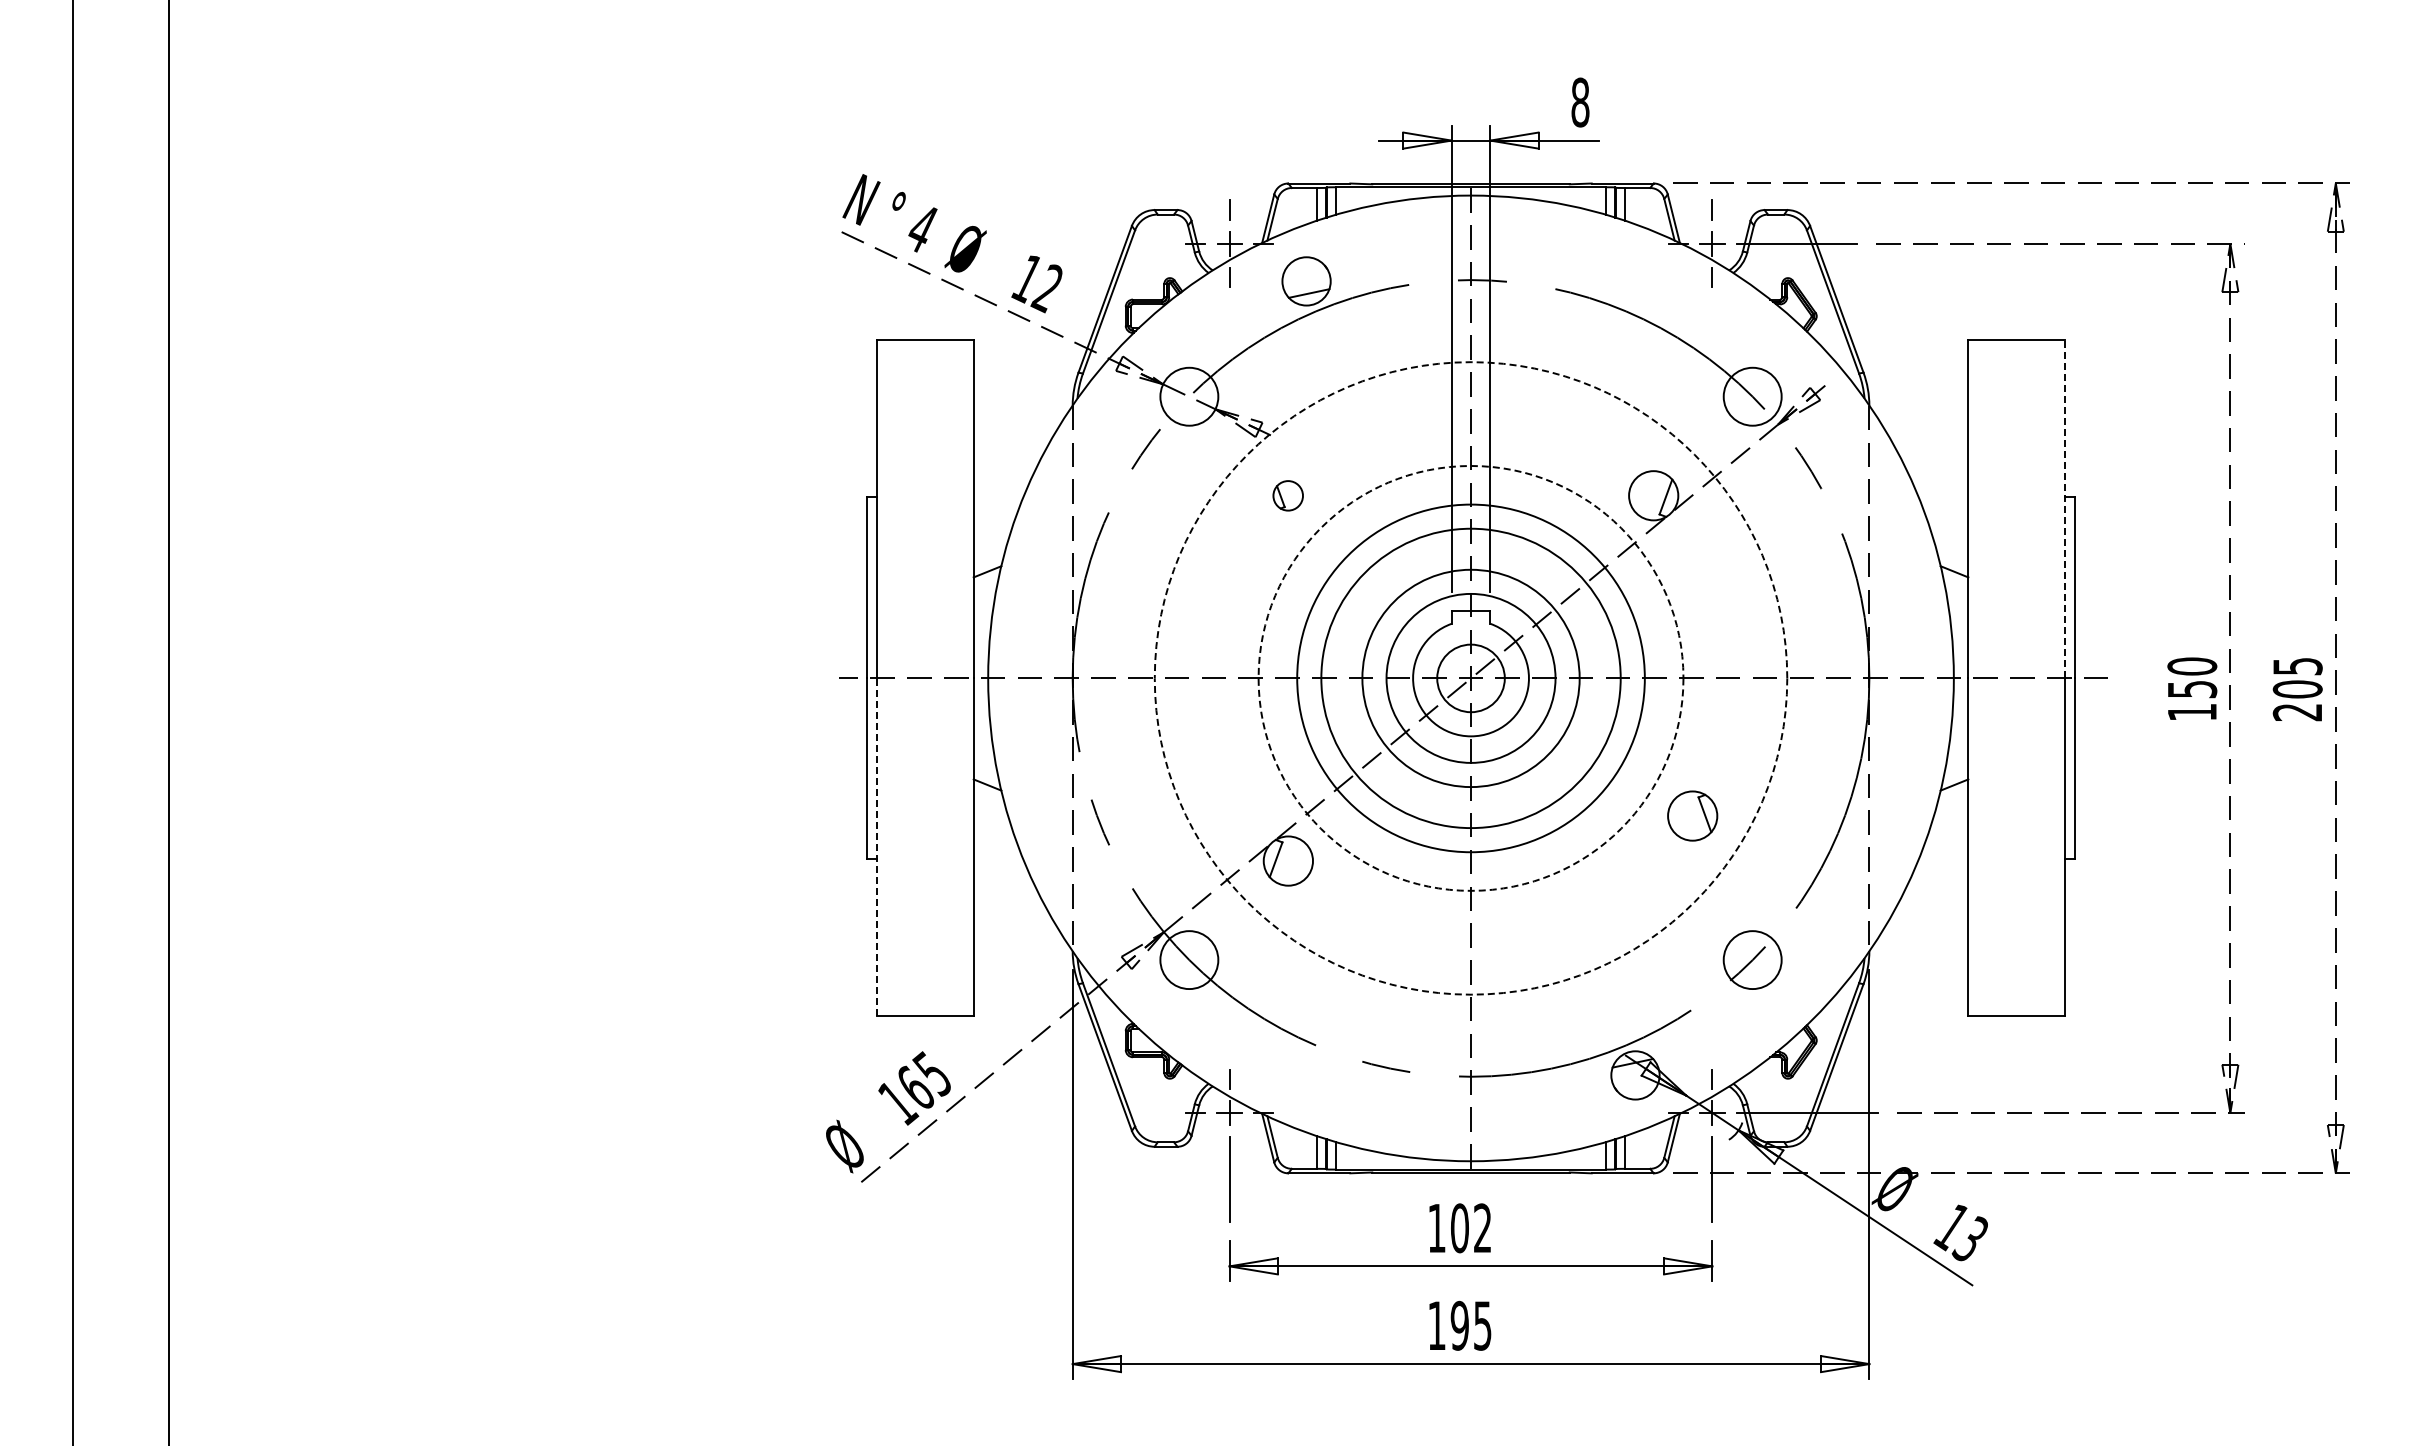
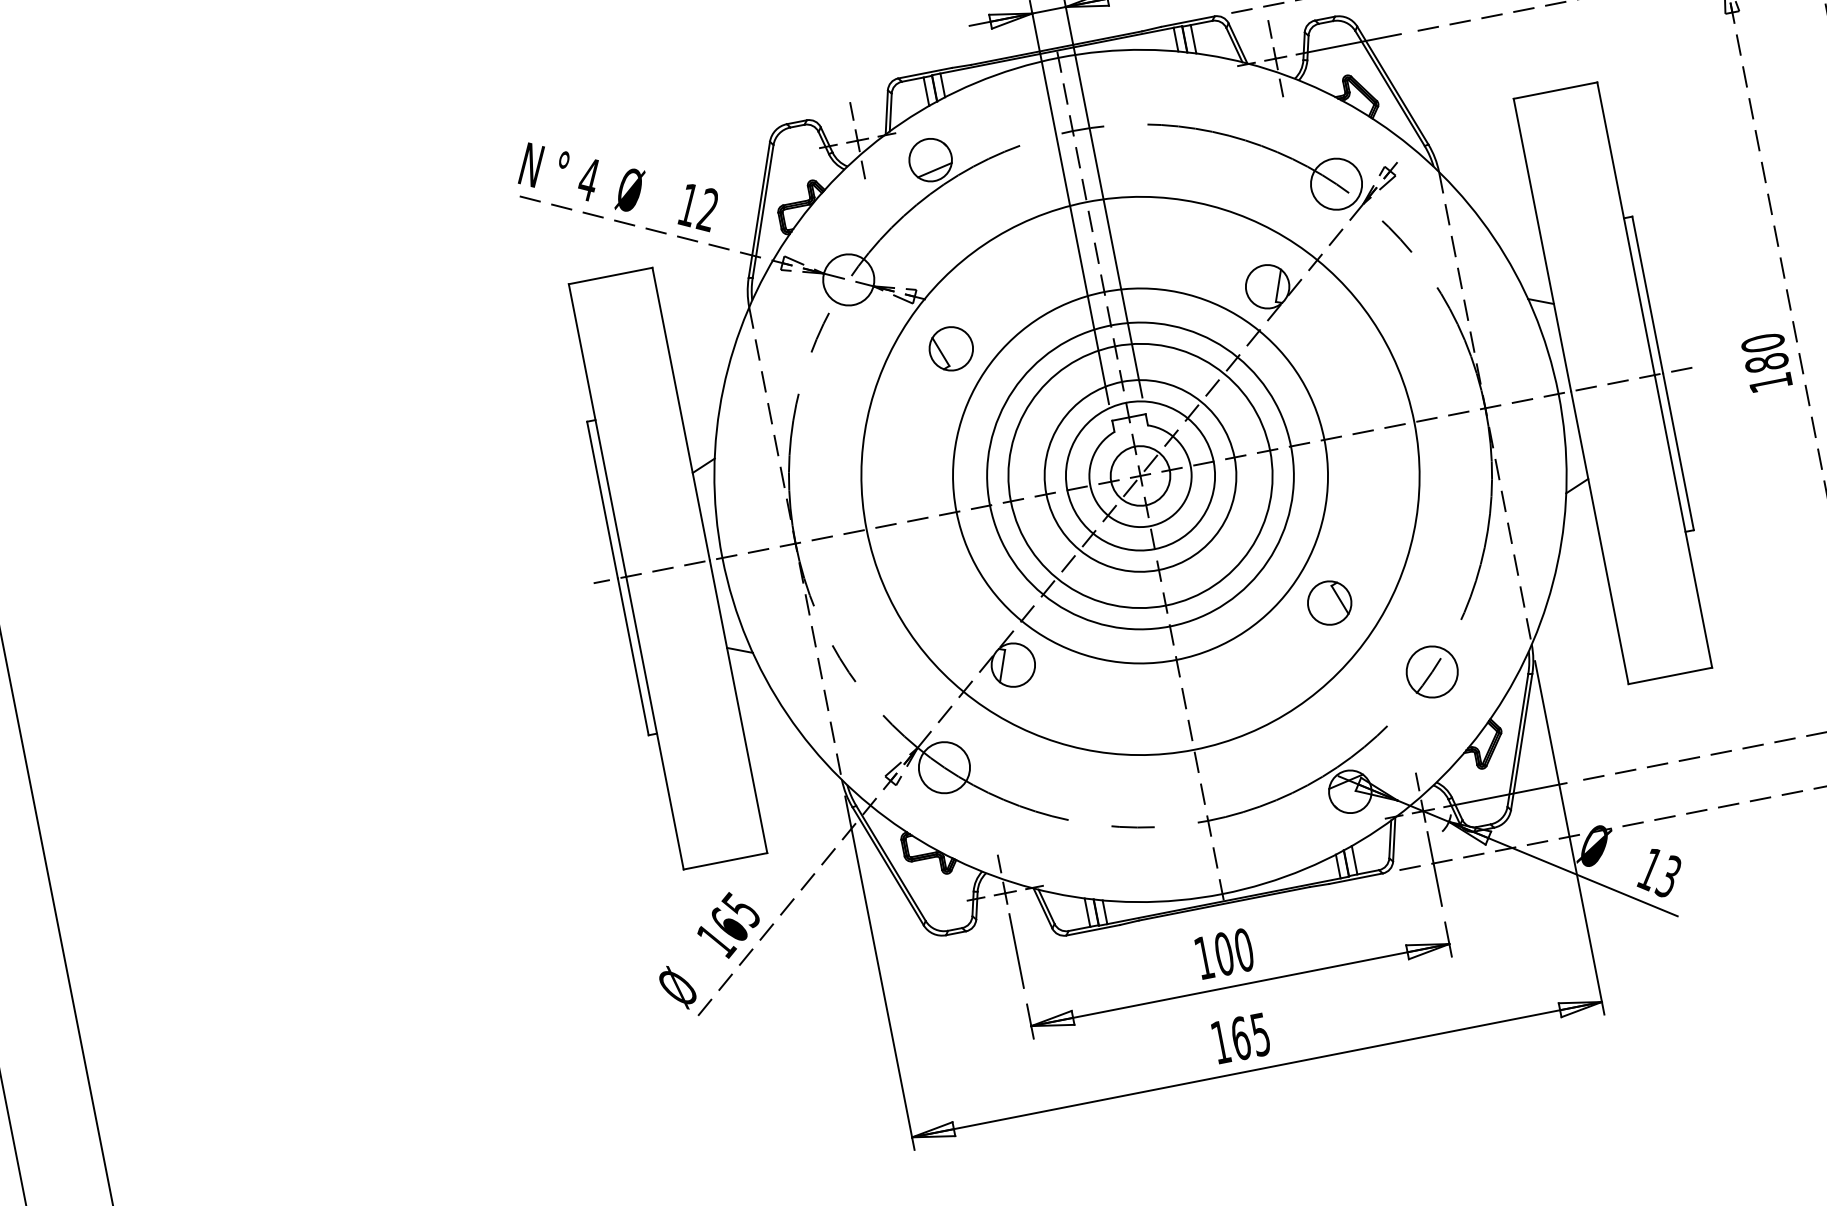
part: (1287, 495) -> (950, 348), size x1.67
line: (2064, 509) -> (1625, 228), dashed -> solid
circle: (1470, 677) -> (1139, 475), dashed -> solid
circle: (1470, 678) -> (1140, 476), dashed -> solid
text: (2192, 689) -> (1767, 362), 150 -> 180
part: (1692, 815) -> (1329, 602), moved
line: (877, 847) -> (655, 723), dashed -> solid
text: (1482, 1228) -> (1243, 950), 102 -> 100
text: (1459, 1325) -> (1240, 1038), 195 -> 165

